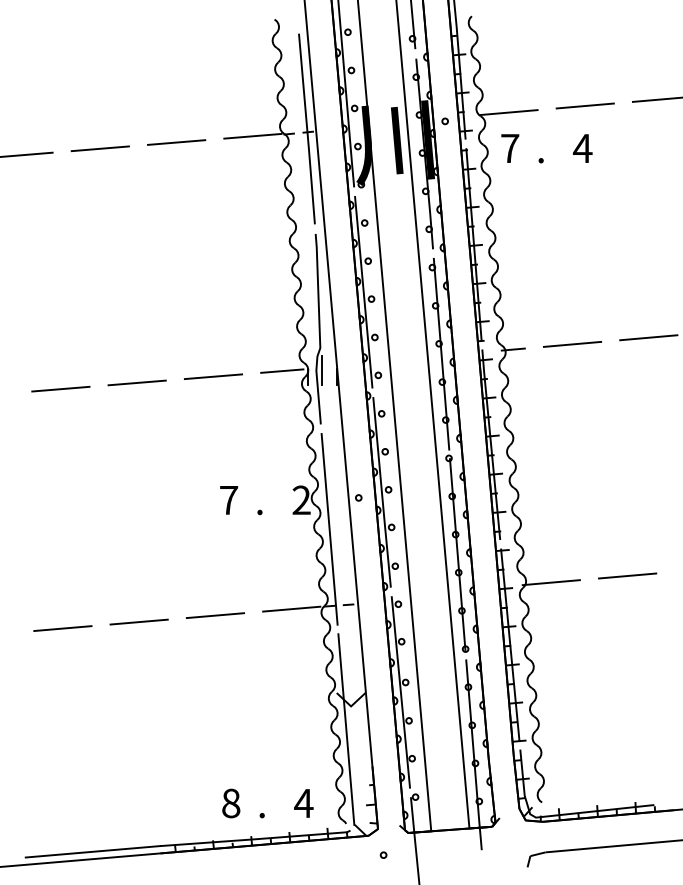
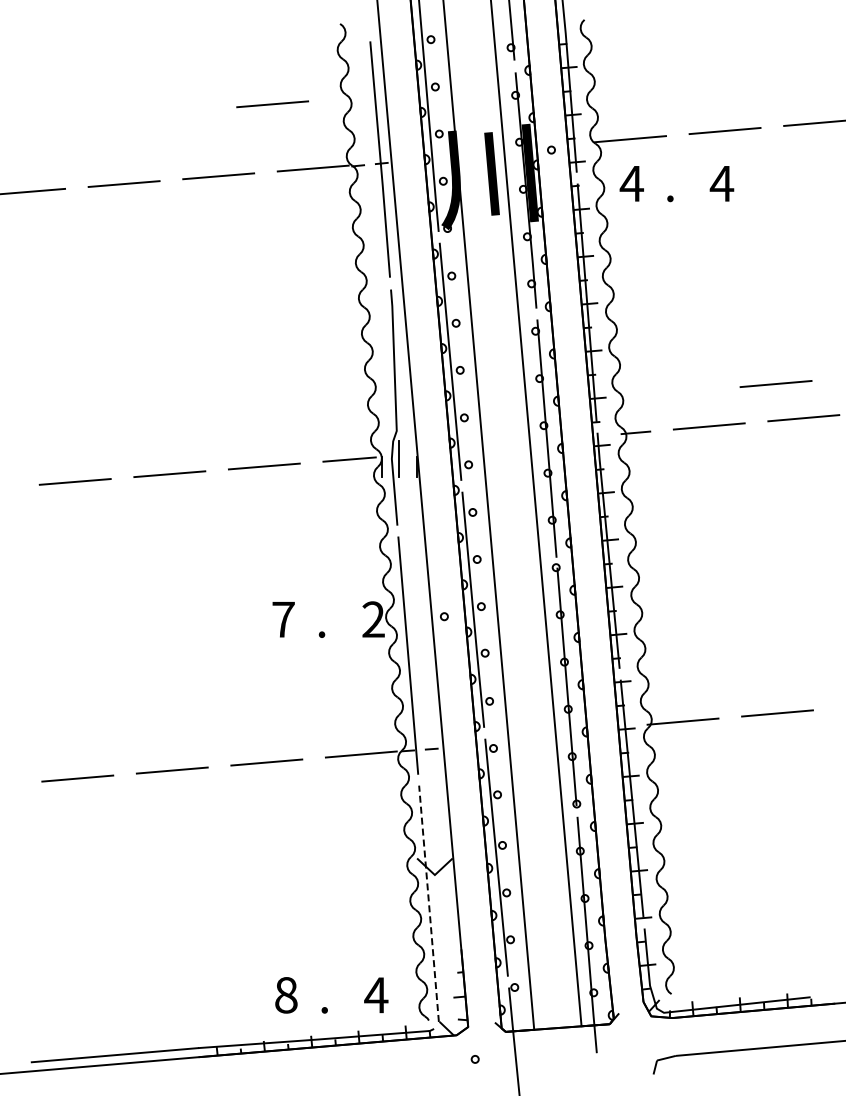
line: (220, 84) -> (272, 104), added
text: (509, 148) -> (631, 183), 7 -> 4
line: (625, 309) -> (775, 383), added
line: (346, 729) -> (429, 903), solid -> dashed

